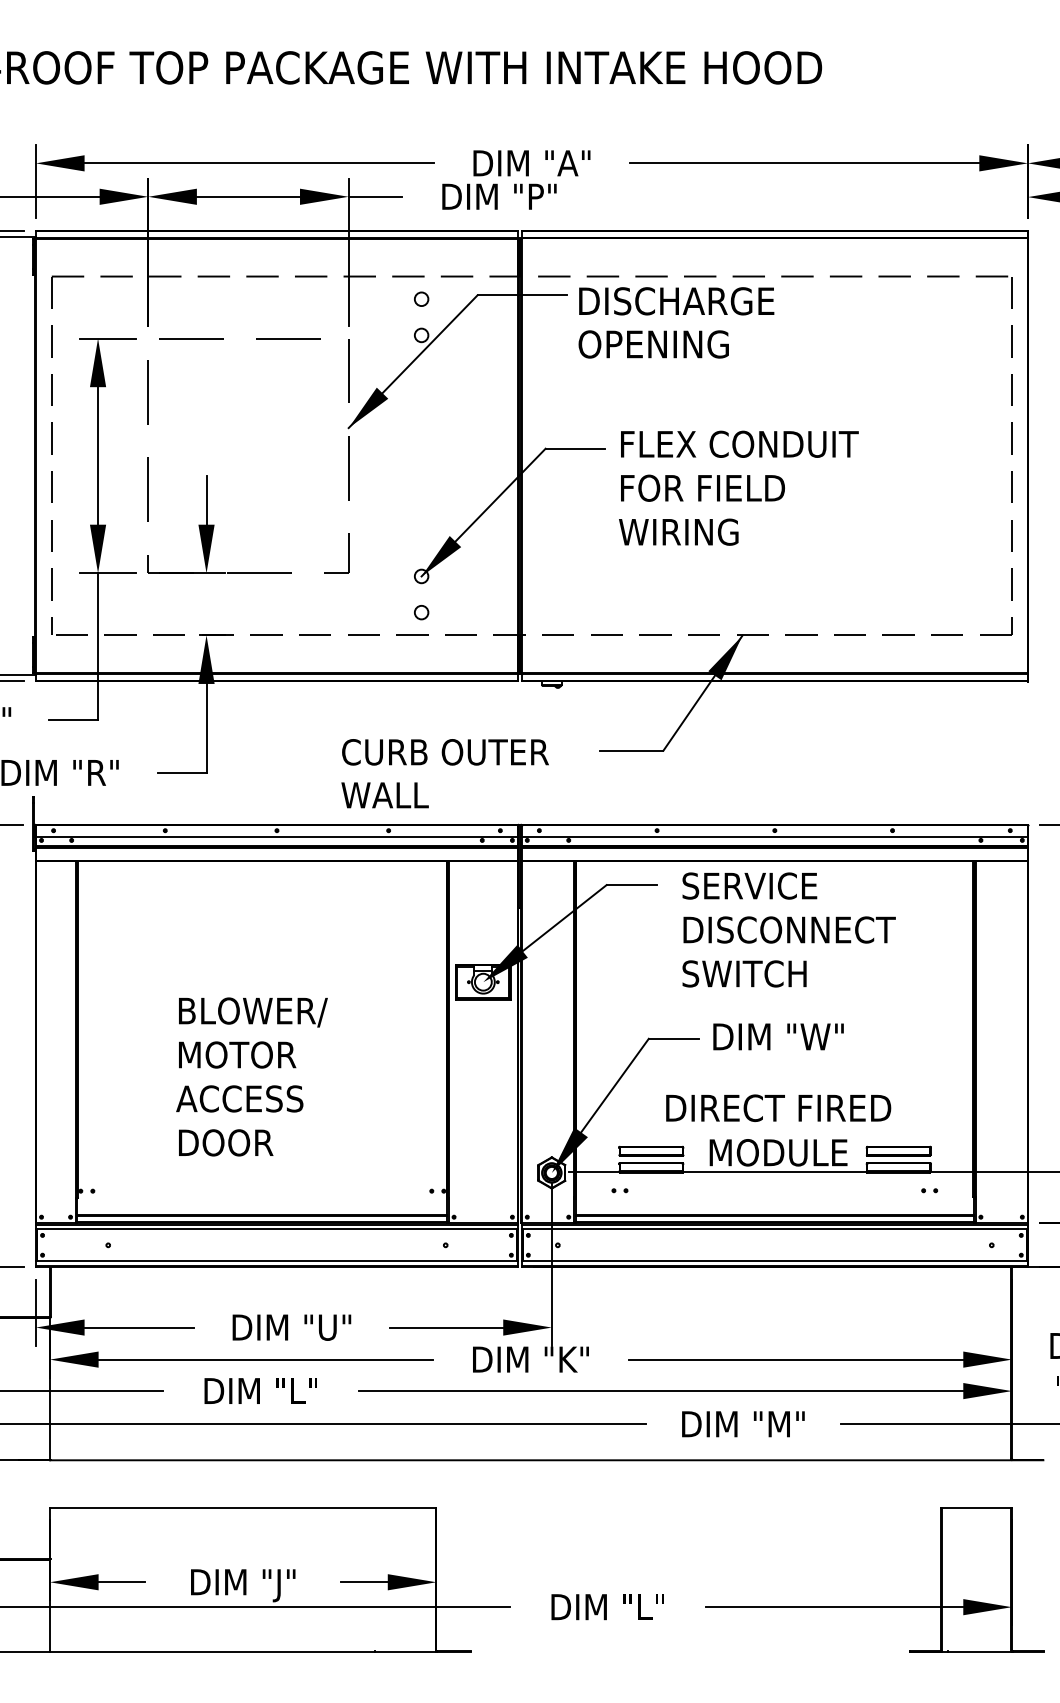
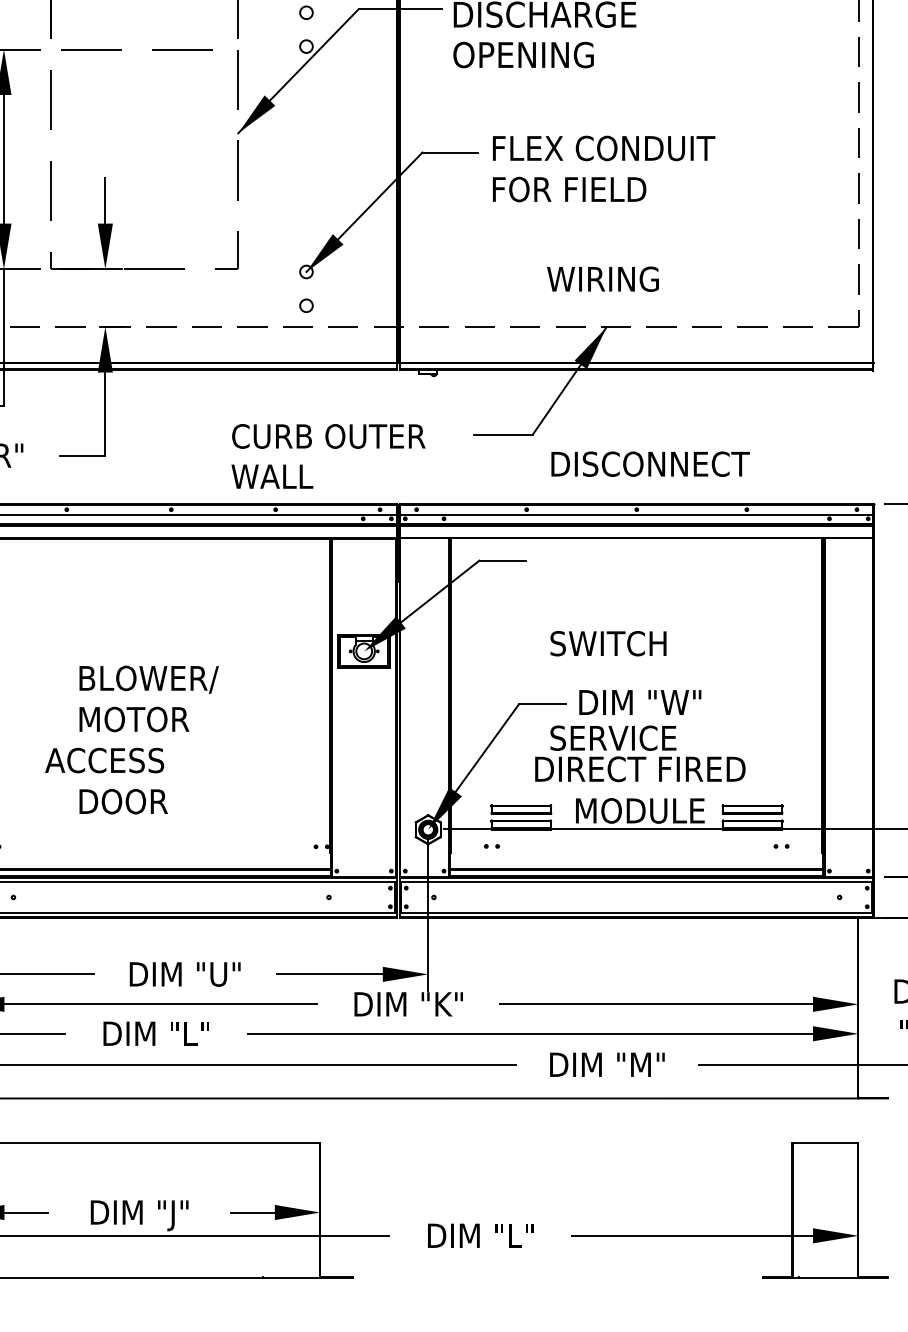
text: (678, 531) -> (602, 278), moved
text: (749, 885) -> (613, 737), moved
text: (789, 929) -> (650, 463), moved
text: (239, 1098) -> (104, 760), moved

